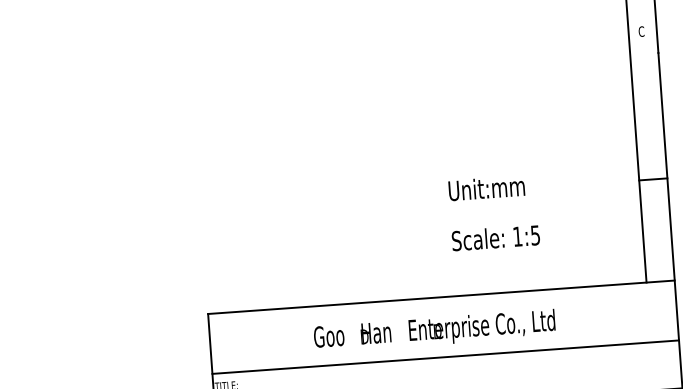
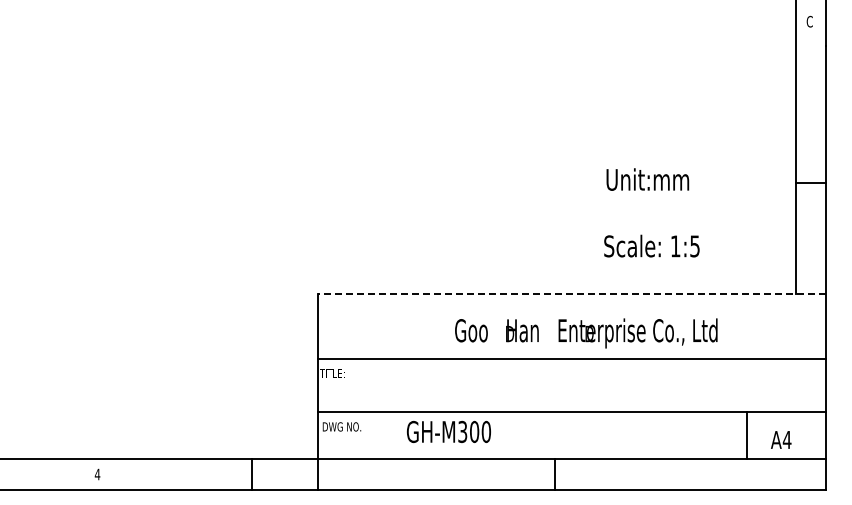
text: (486, 188) -> (647, 179), moved
text: (495, 237) -> (651, 245), moved
line: (440, 297) -> (571, 294), solid -> dashed
text: (434, 331) -> (586, 333), moved

